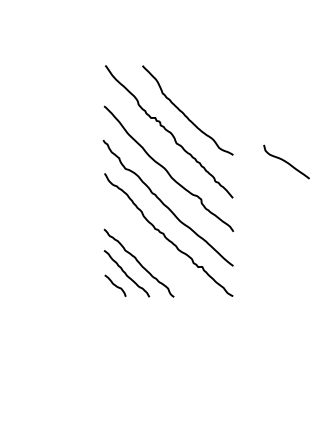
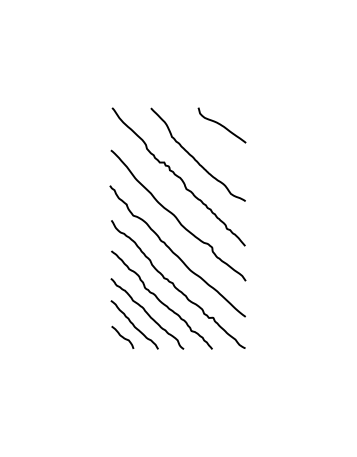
curve: (286, 162) -> (221, 125), moved
curve: (151, 250) -> (160, 300), added

